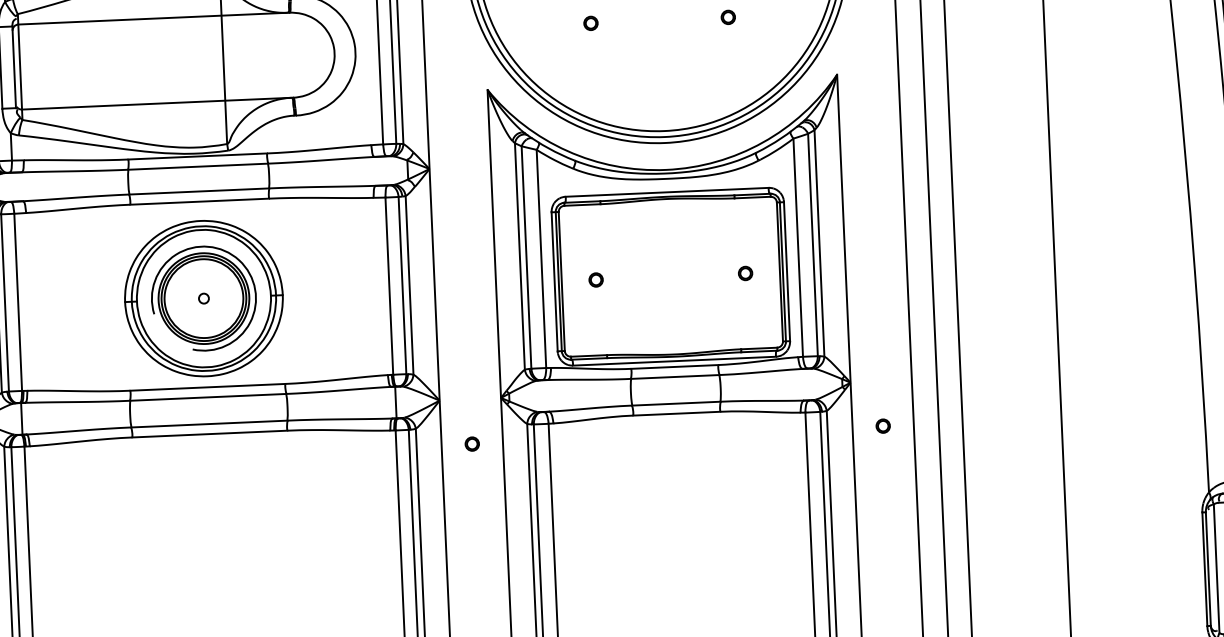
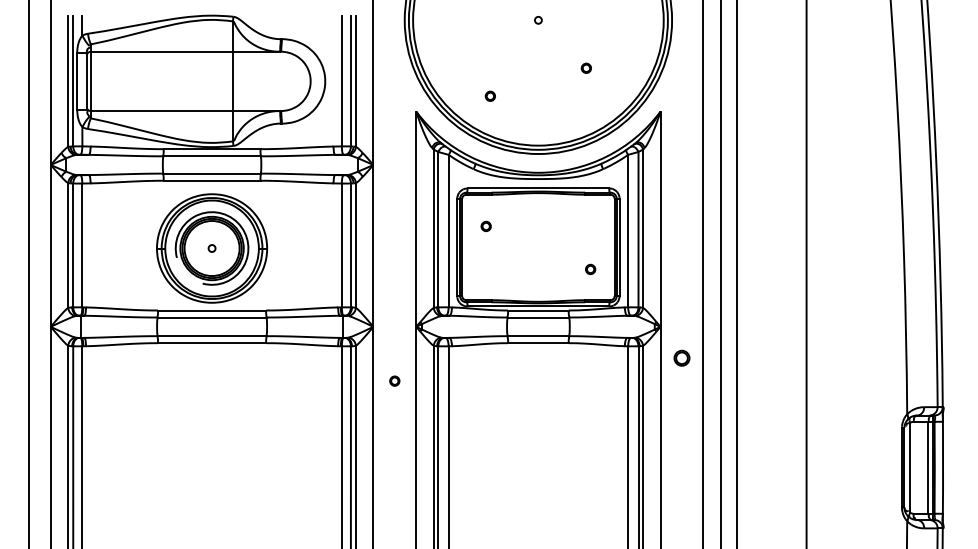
part: (589, 22) -> (489, 95), moved
part: (745, 272) -> (590, 268), moved
part: (595, 278) -> (485, 225), moved
part: (882, 425) -> (681, 357), size x1.6
part: (471, 443) -> (394, 380), moved

